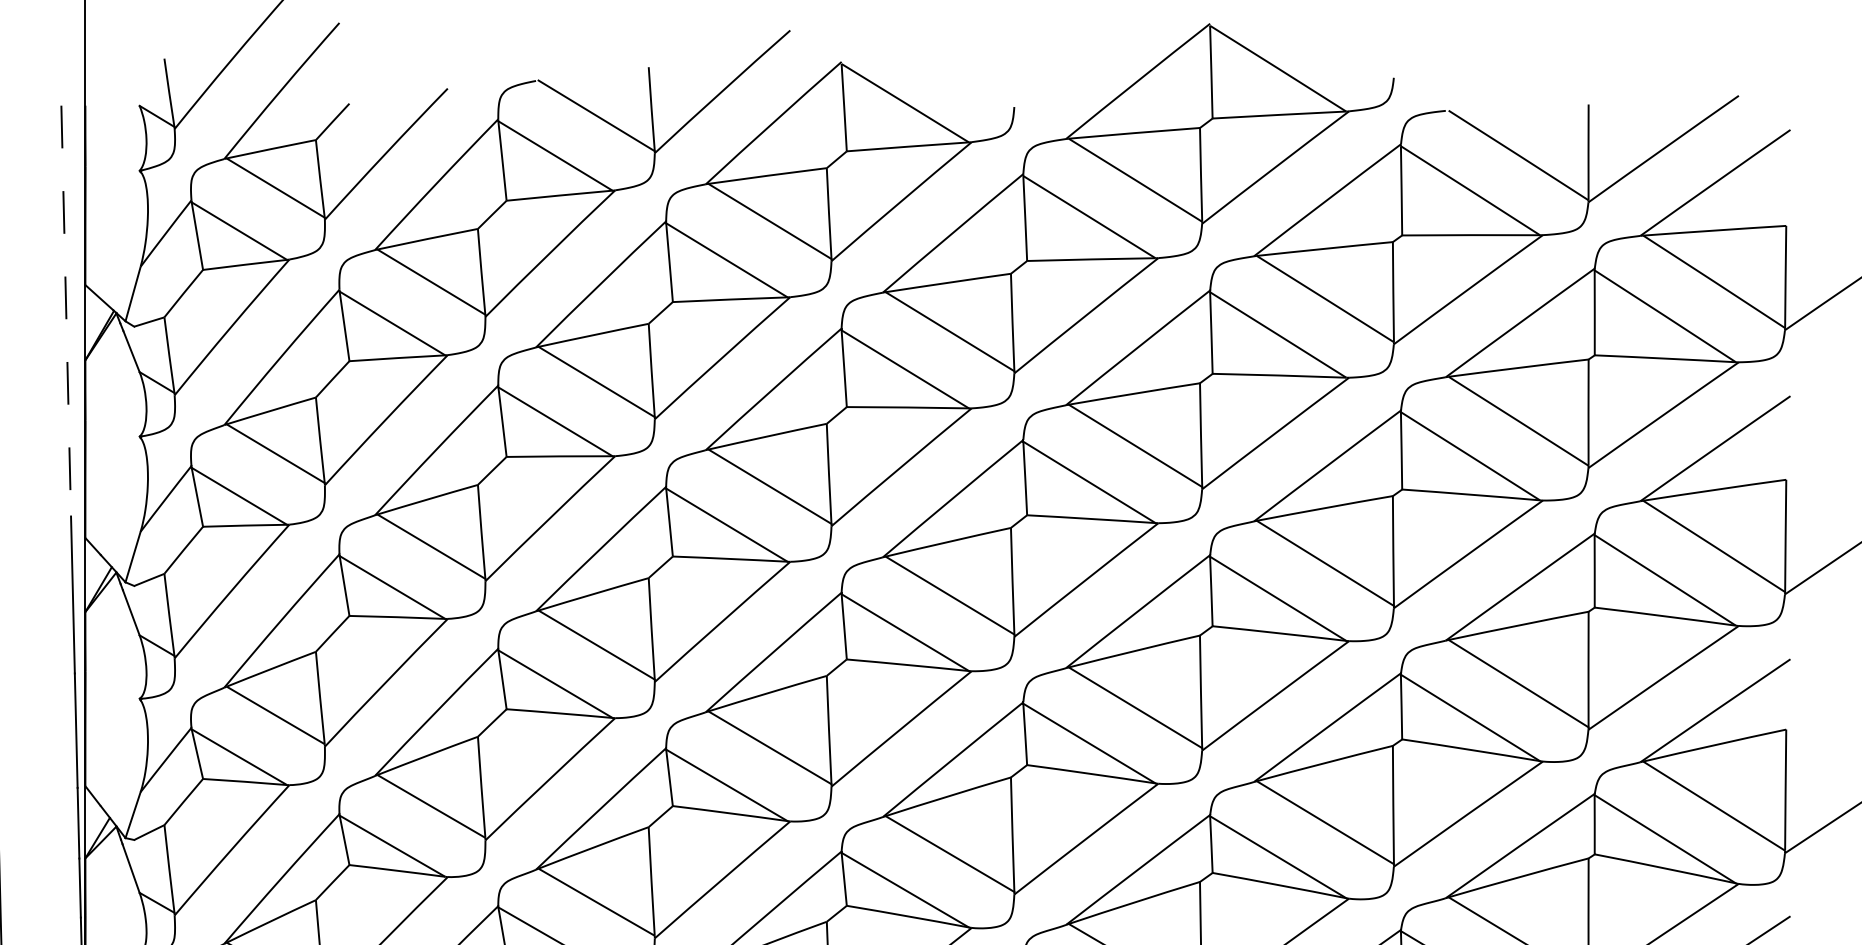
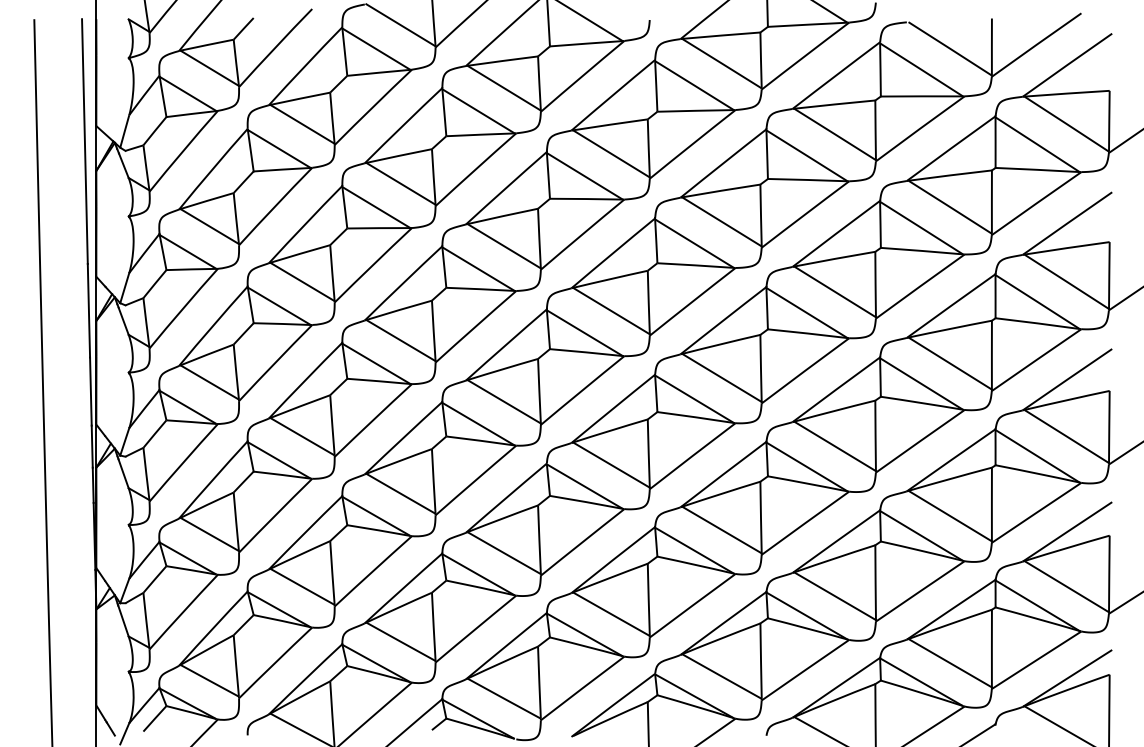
line: (65, 312) -> (84, 142), dashed -> solid

